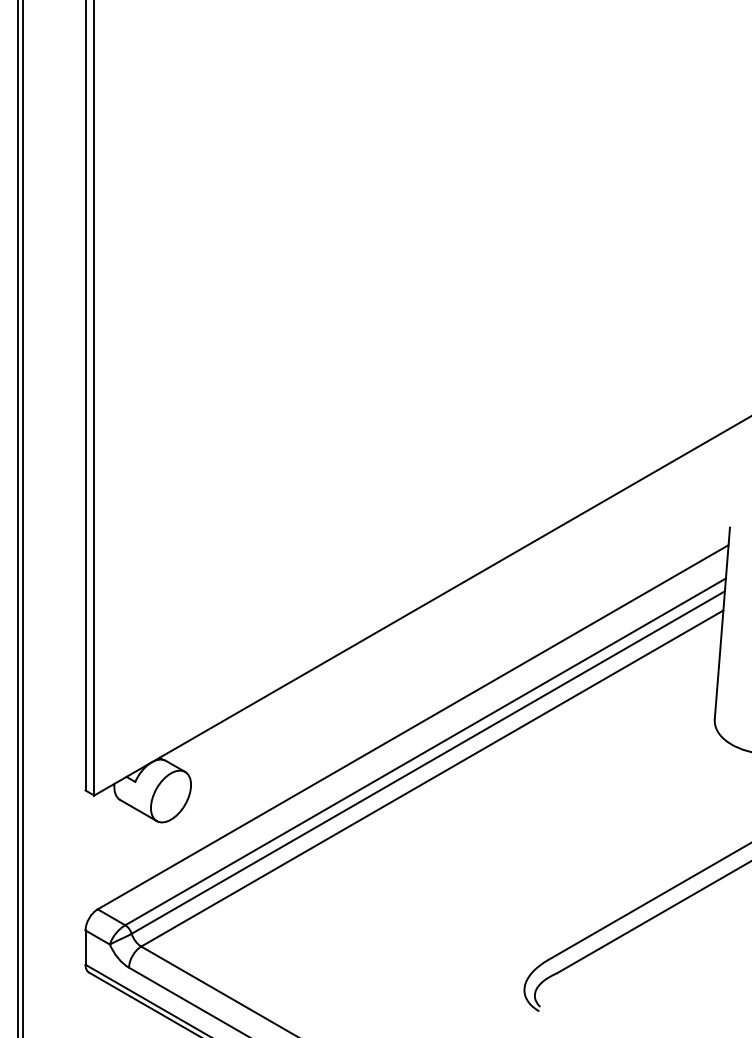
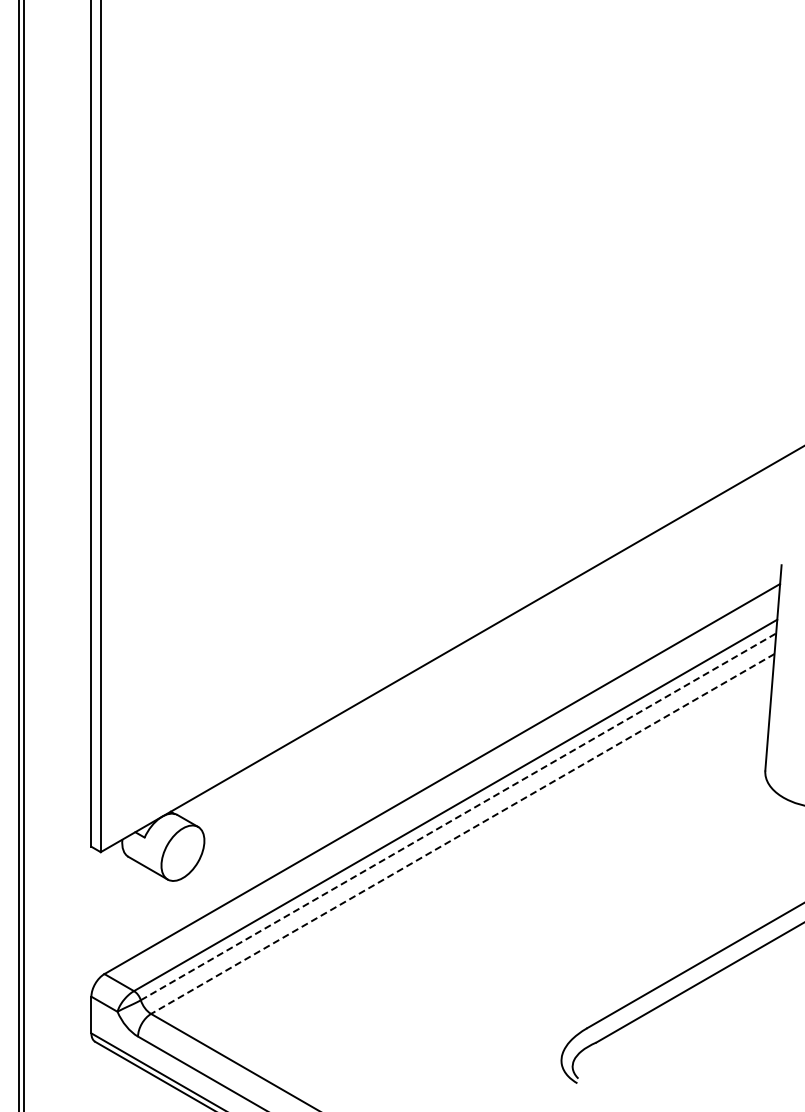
line: (428, 762) -> (458, 816), solid -> dashed
line: (432, 778) -> (462, 833), solid -> dashed

